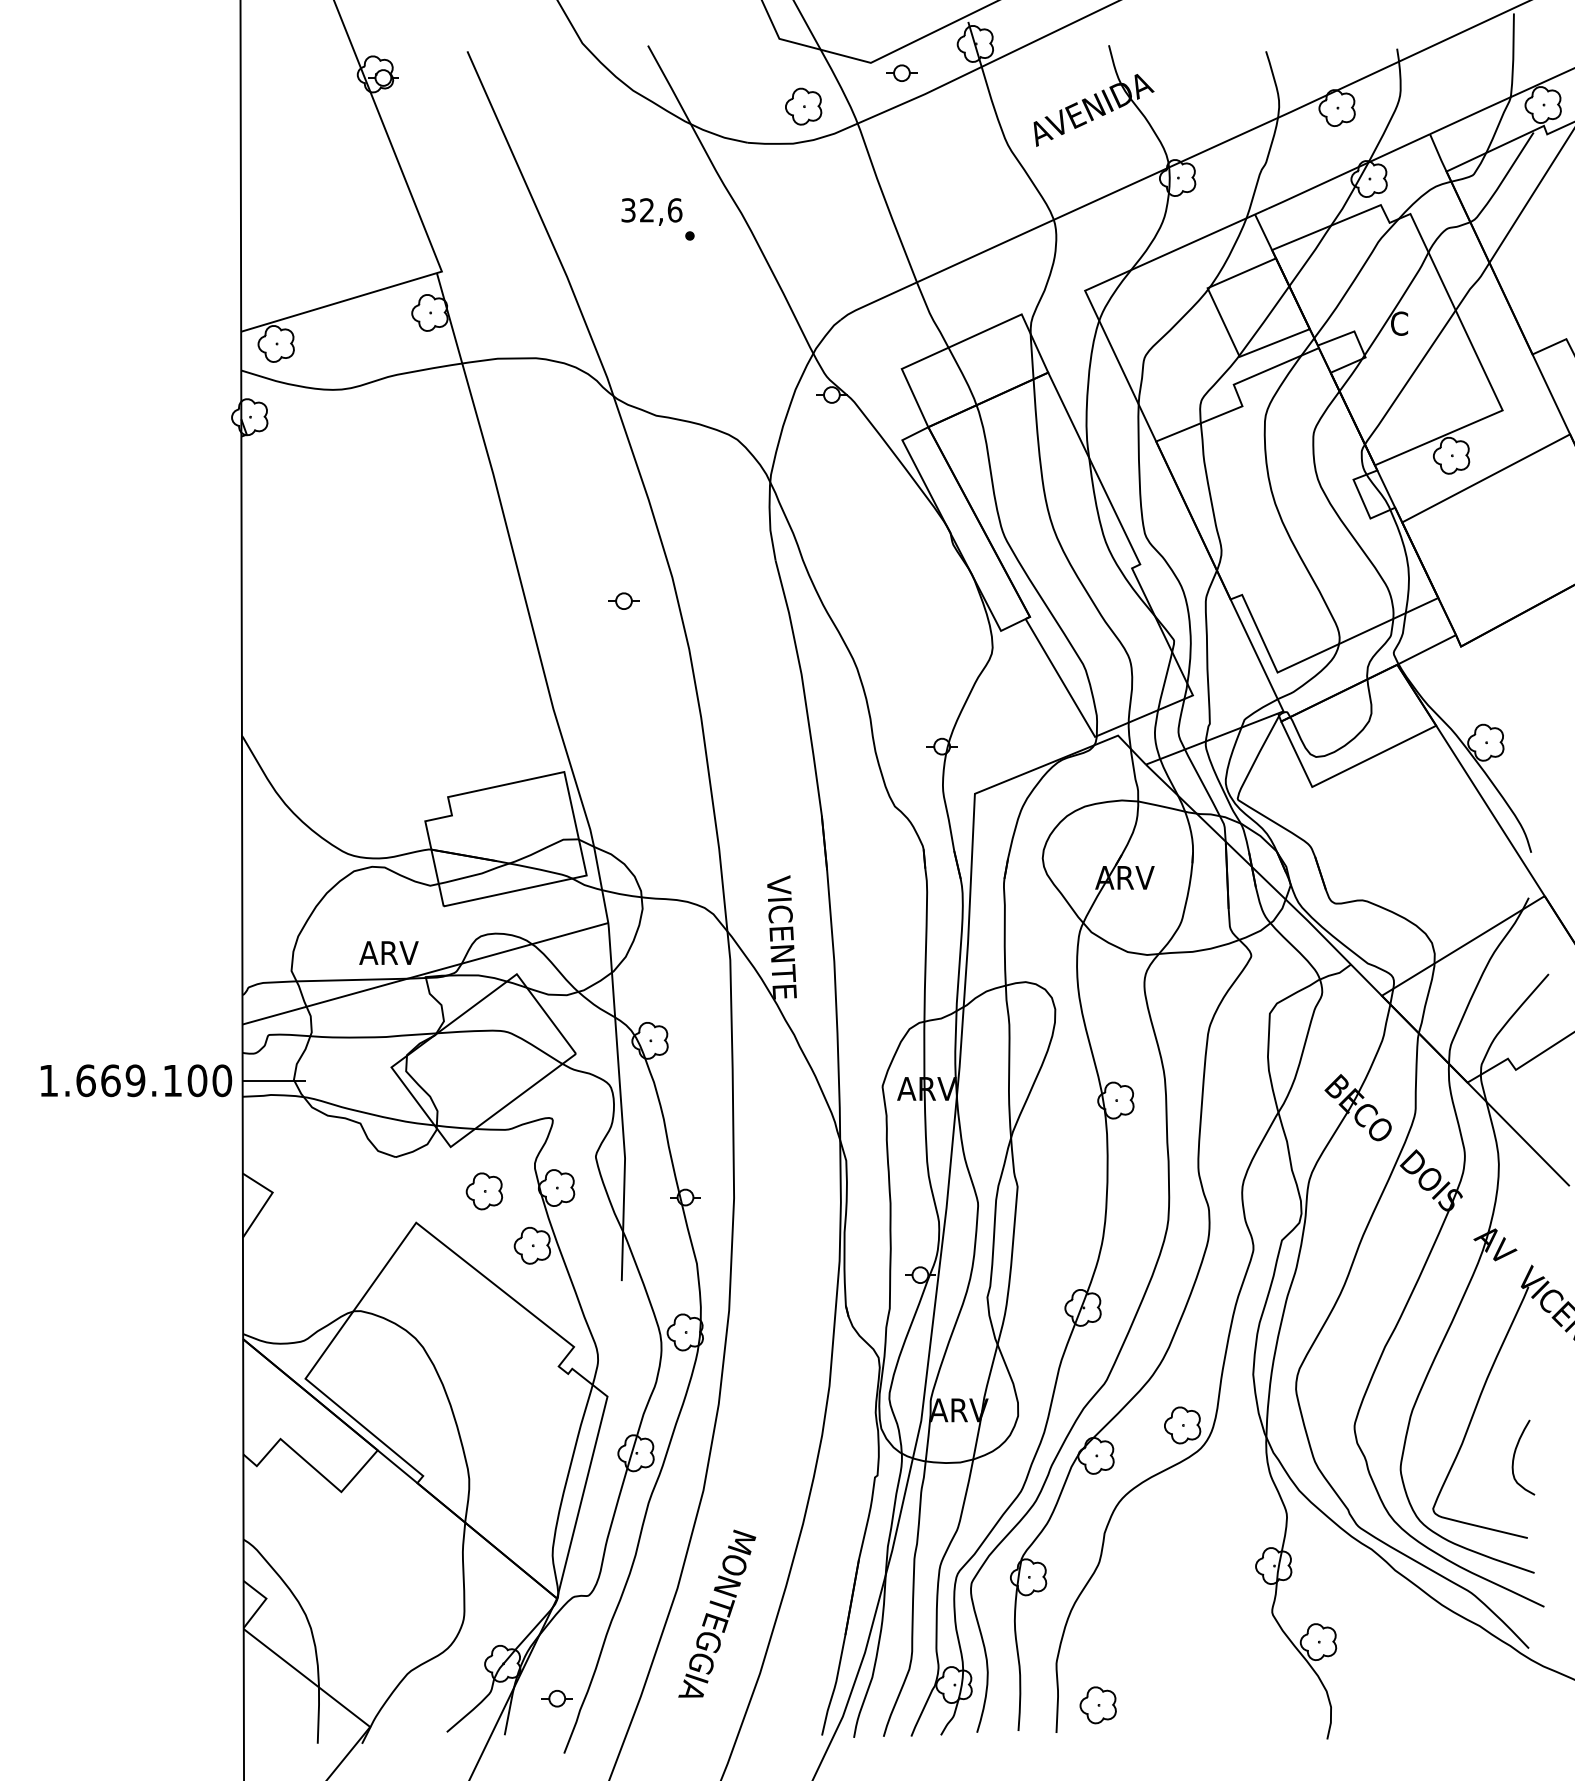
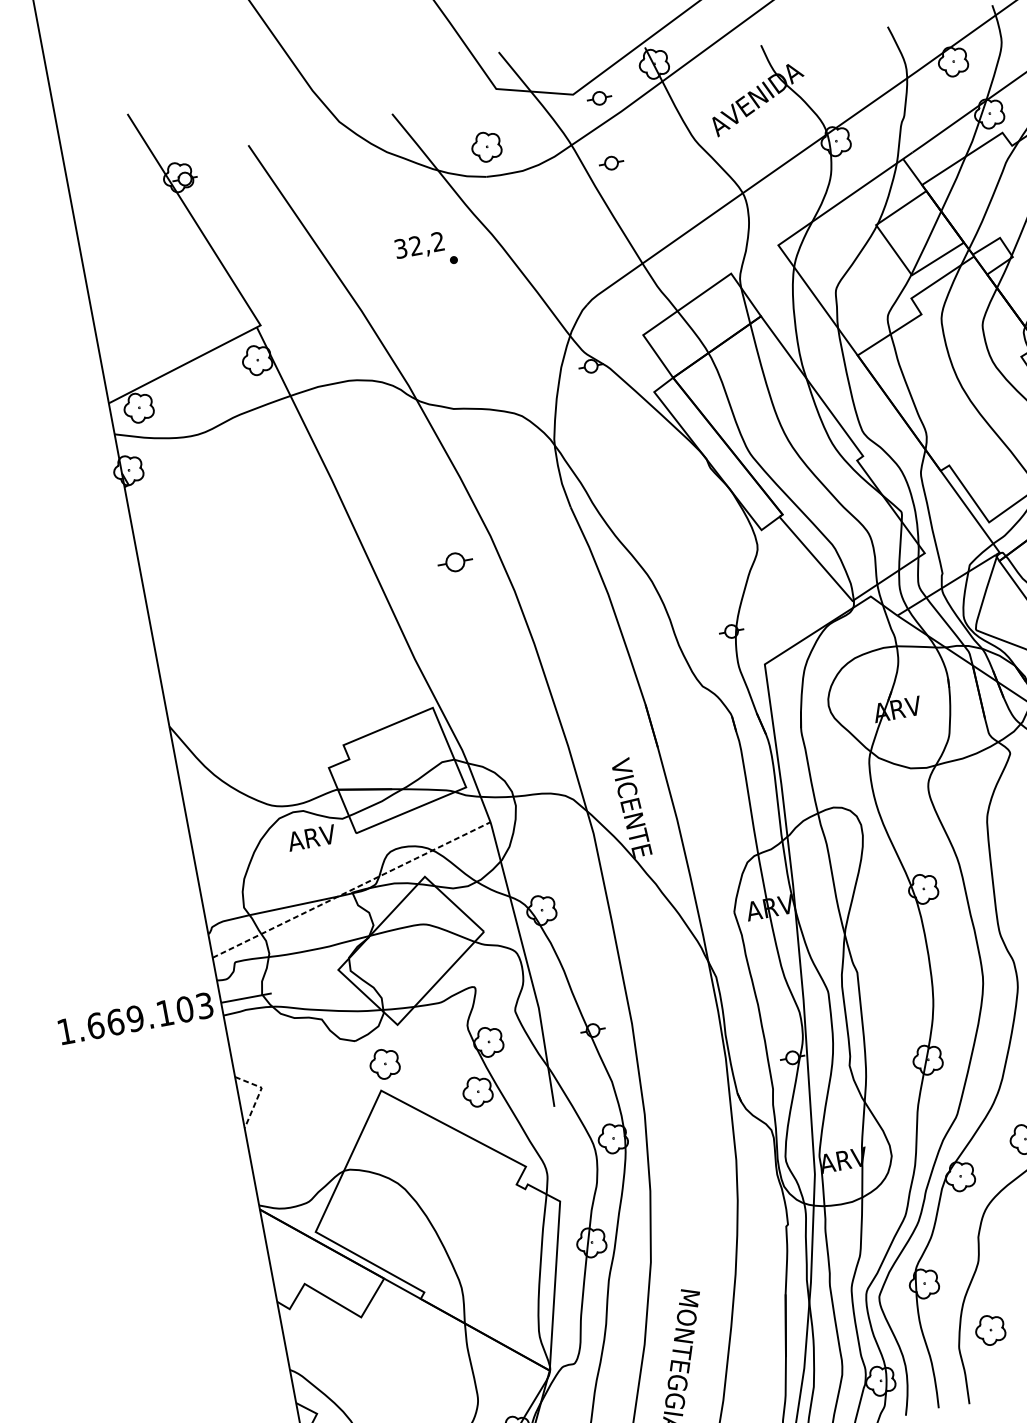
part: (803, 106) -> (486, 146), moved
part: (901, 153) -> (611, 162), added
text: (674, 210) -> (437, 241), 32,6 -> 32,2
part: (623, 600) -> (454, 561), size x1.4
text: (388, 952) -> (311, 837), moved
line: (426, 973) -> (352, 889), solid -> dashed
text: (222, 1080) -> (205, 1005), 1.669.100 -> 1.669.103
part: (484, 1191) -> (384, 1064), moved
line: (267, 1199) -> (258, 1094), solid -> dashed
part: (1097, 1705) -> (989, 1330), moved

